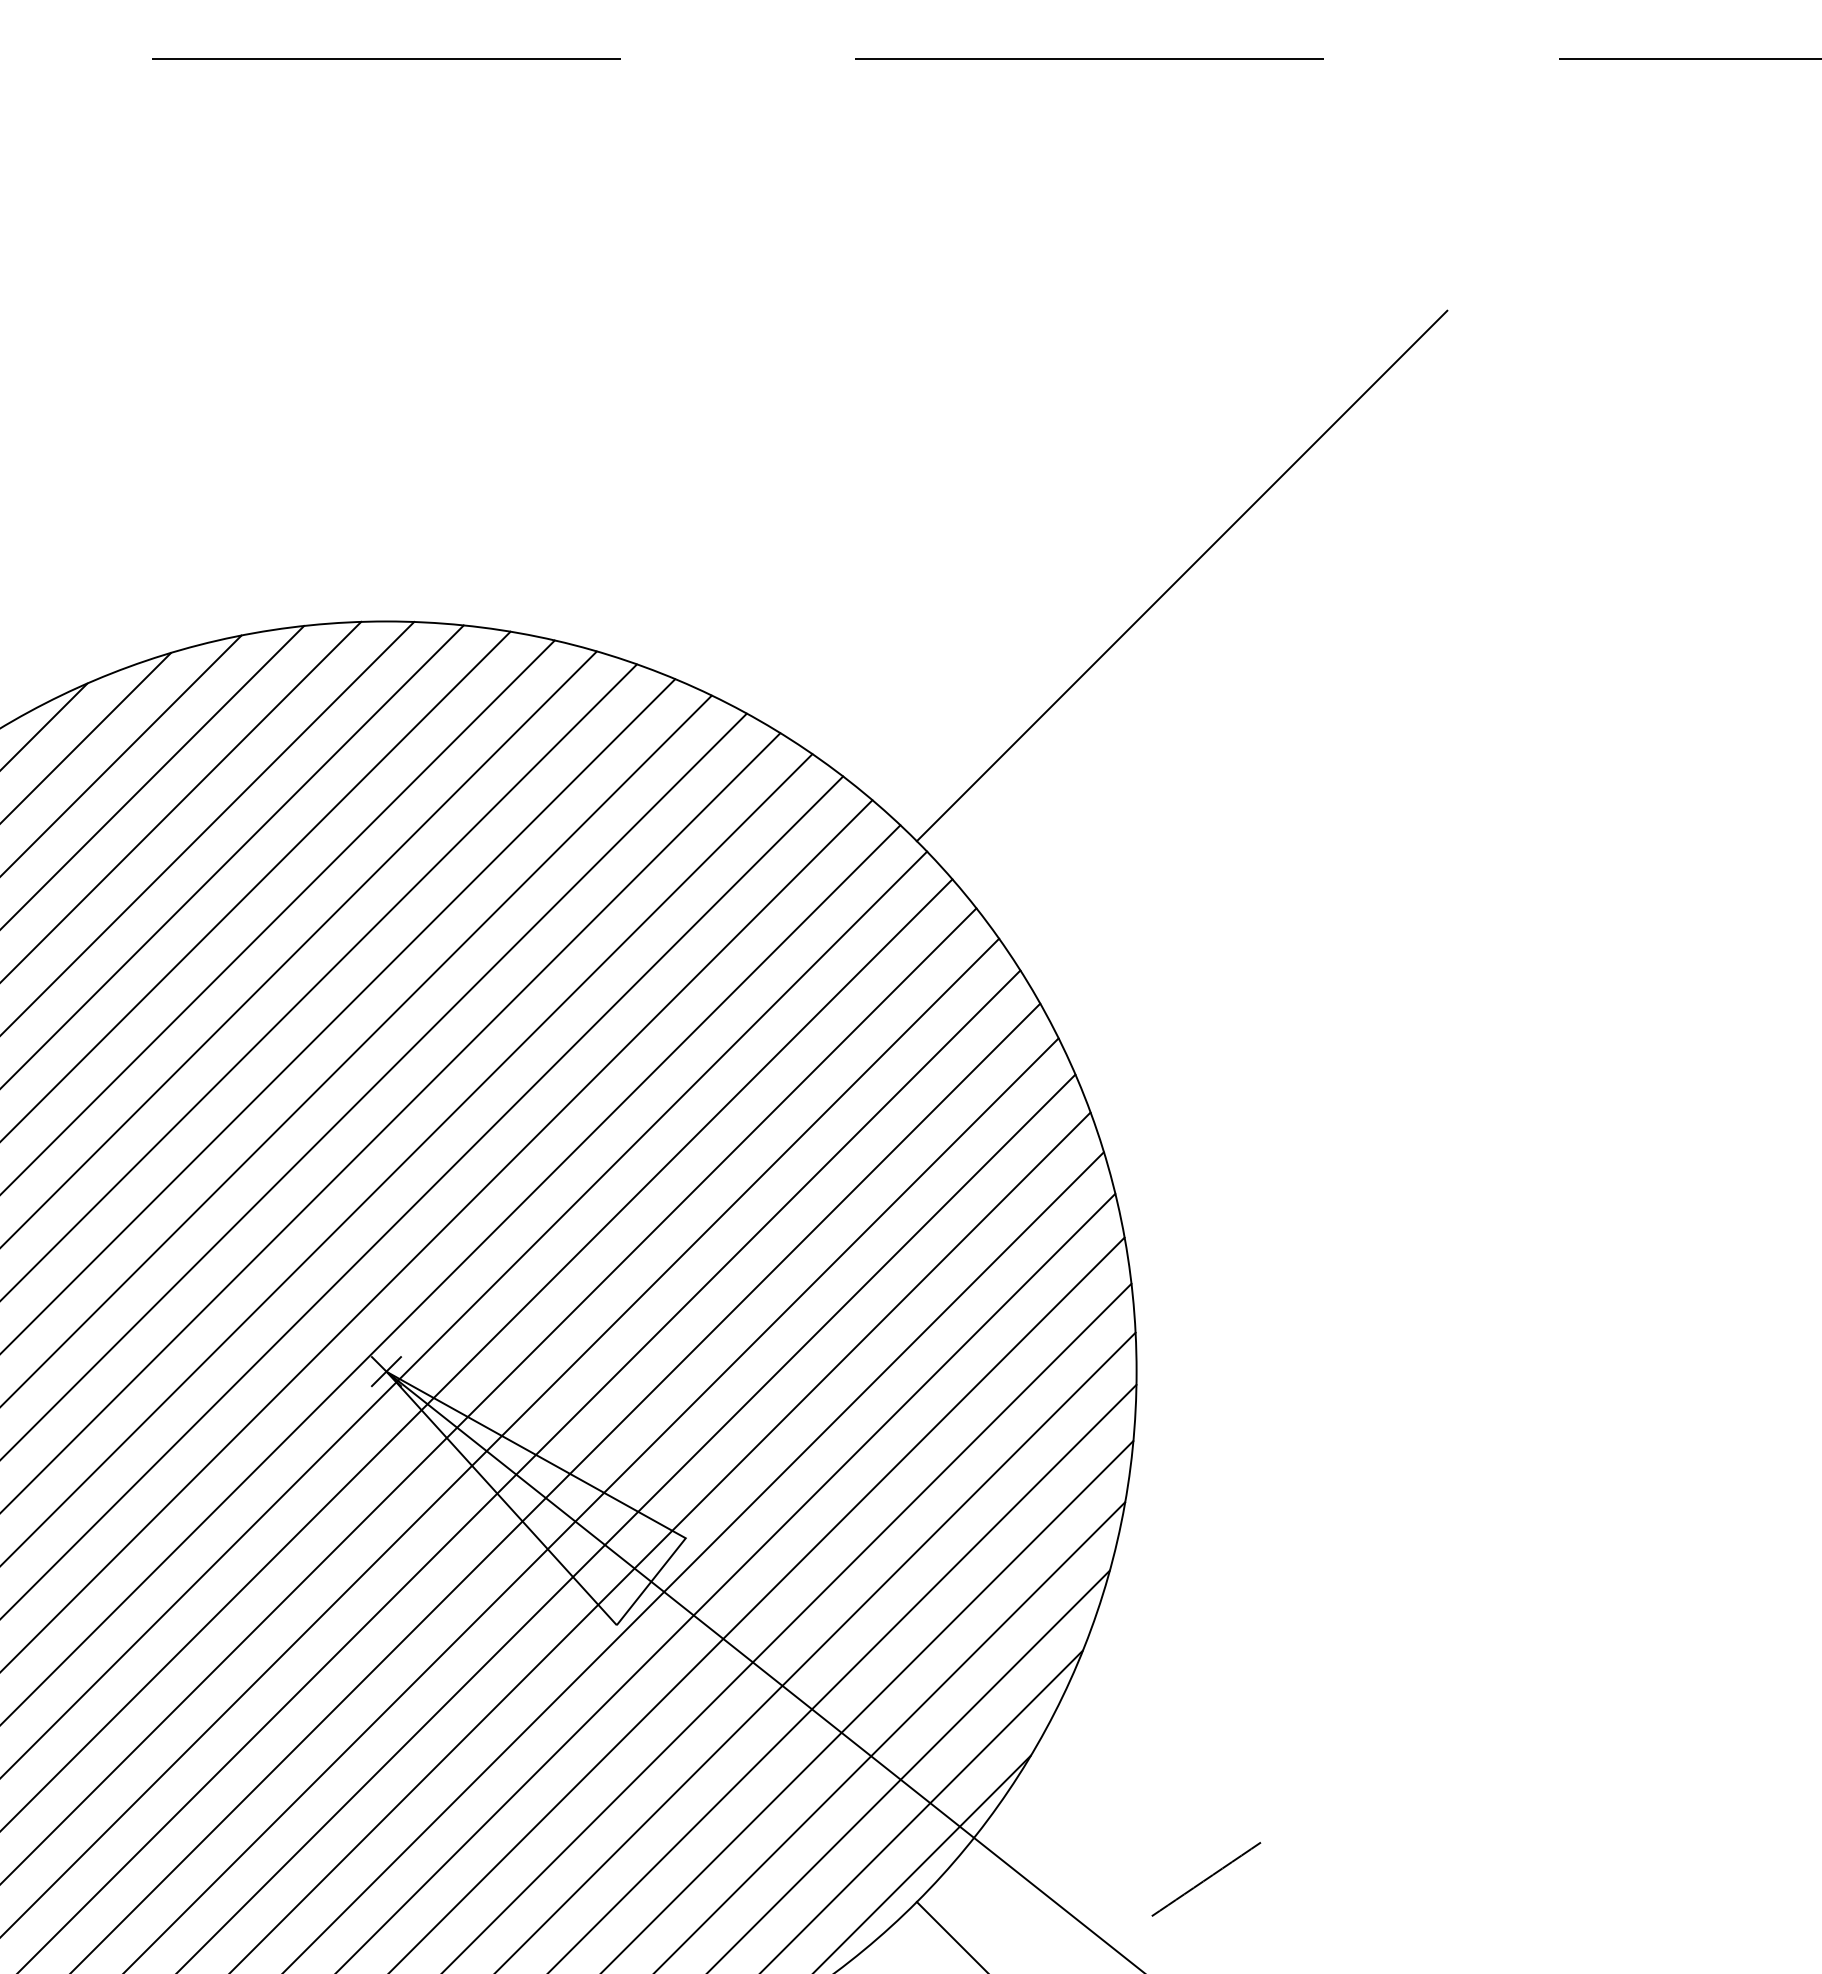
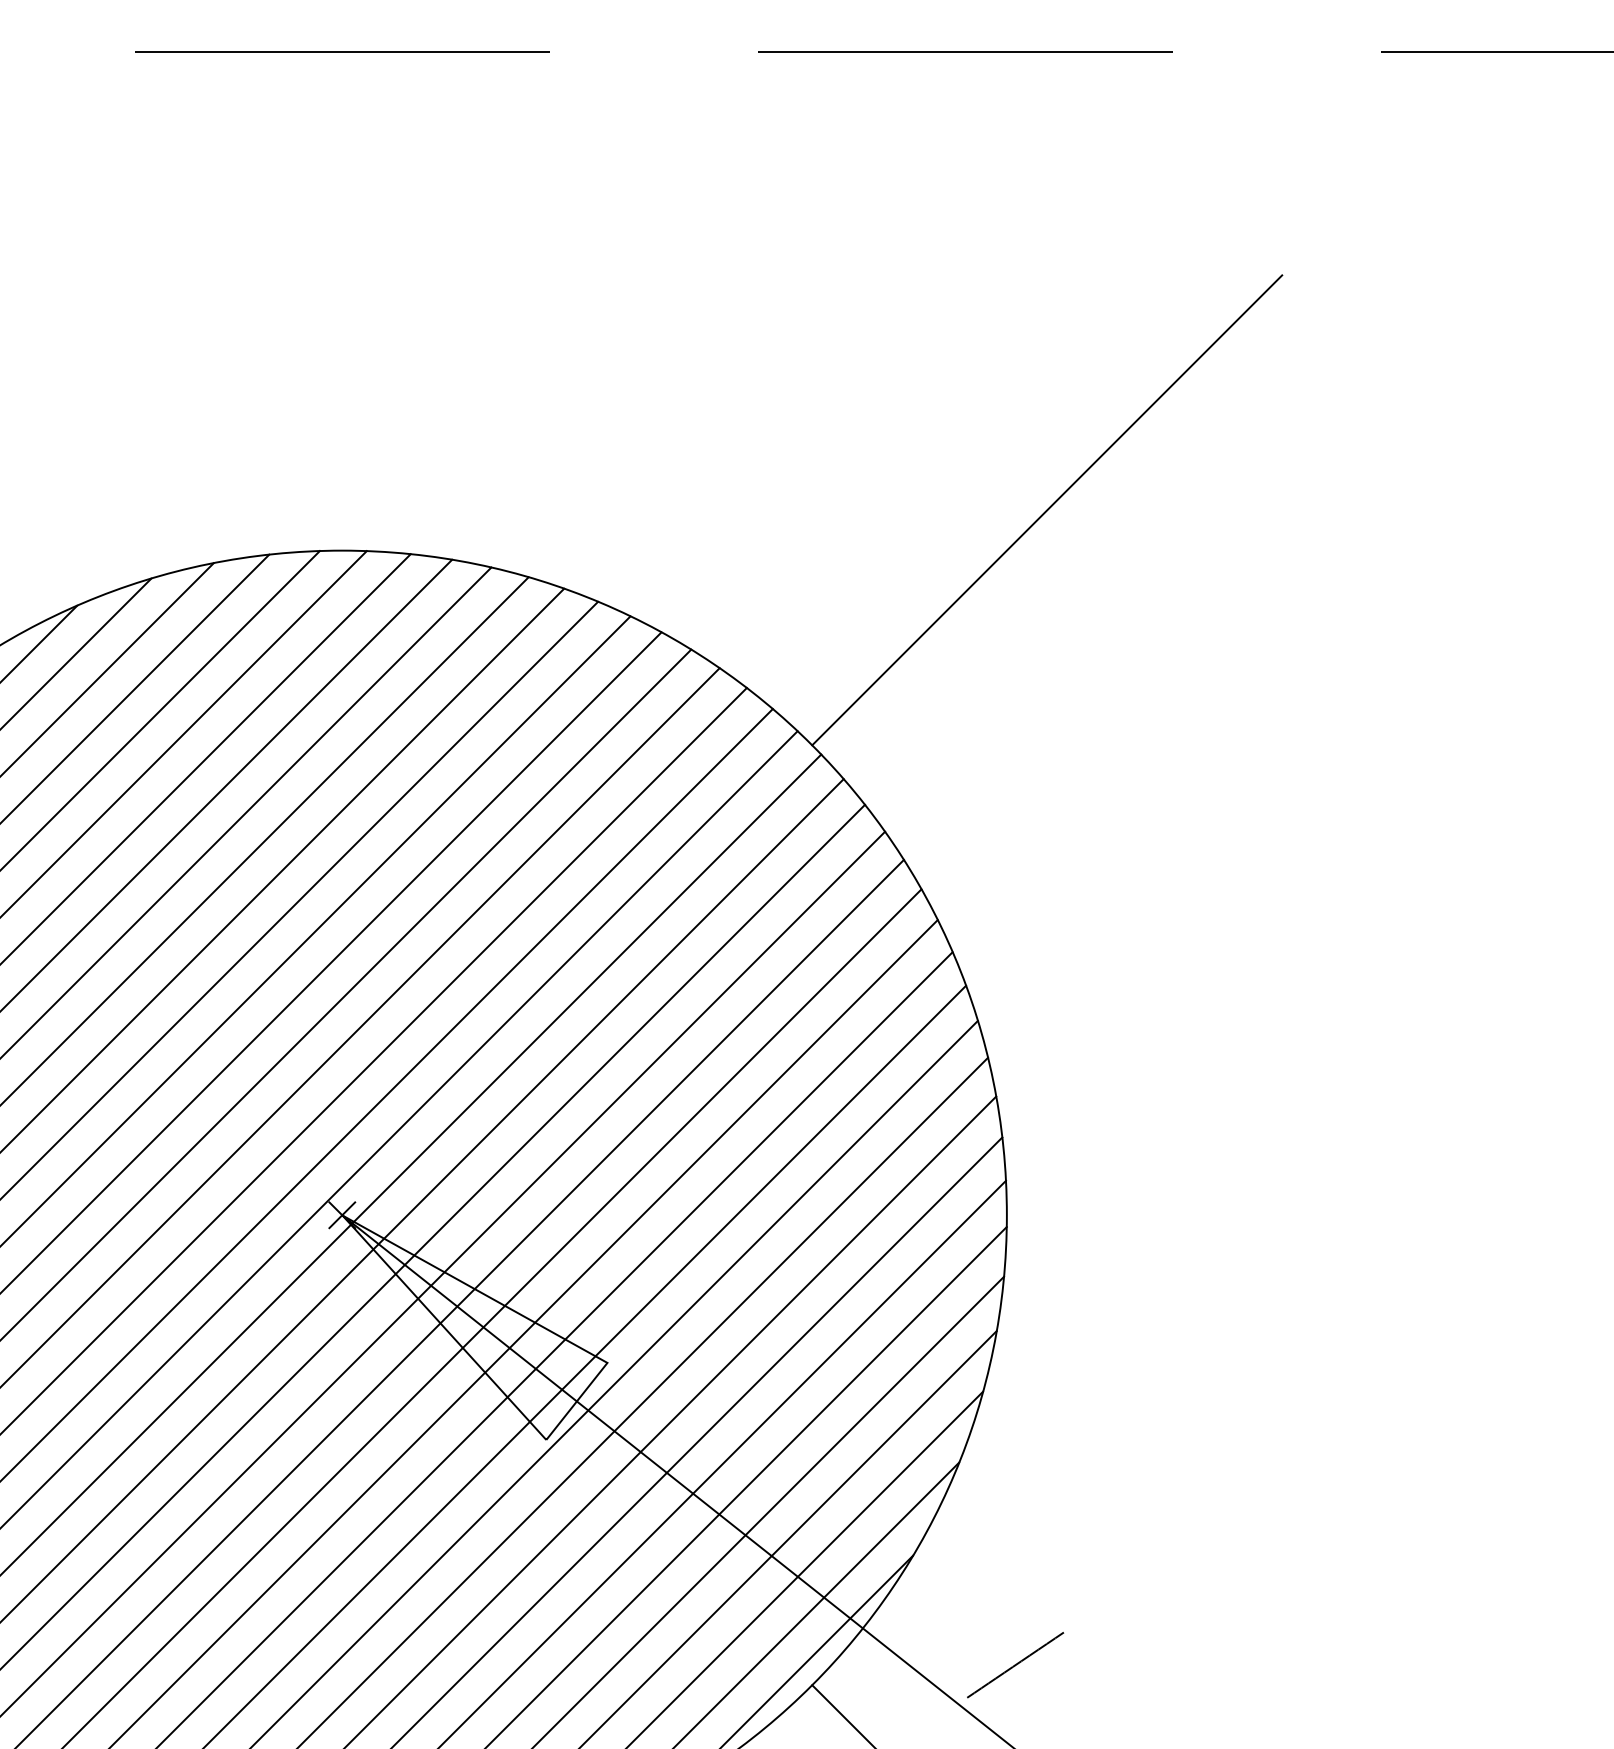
line: (1206, 1879) -> (1015, 1665), moved

